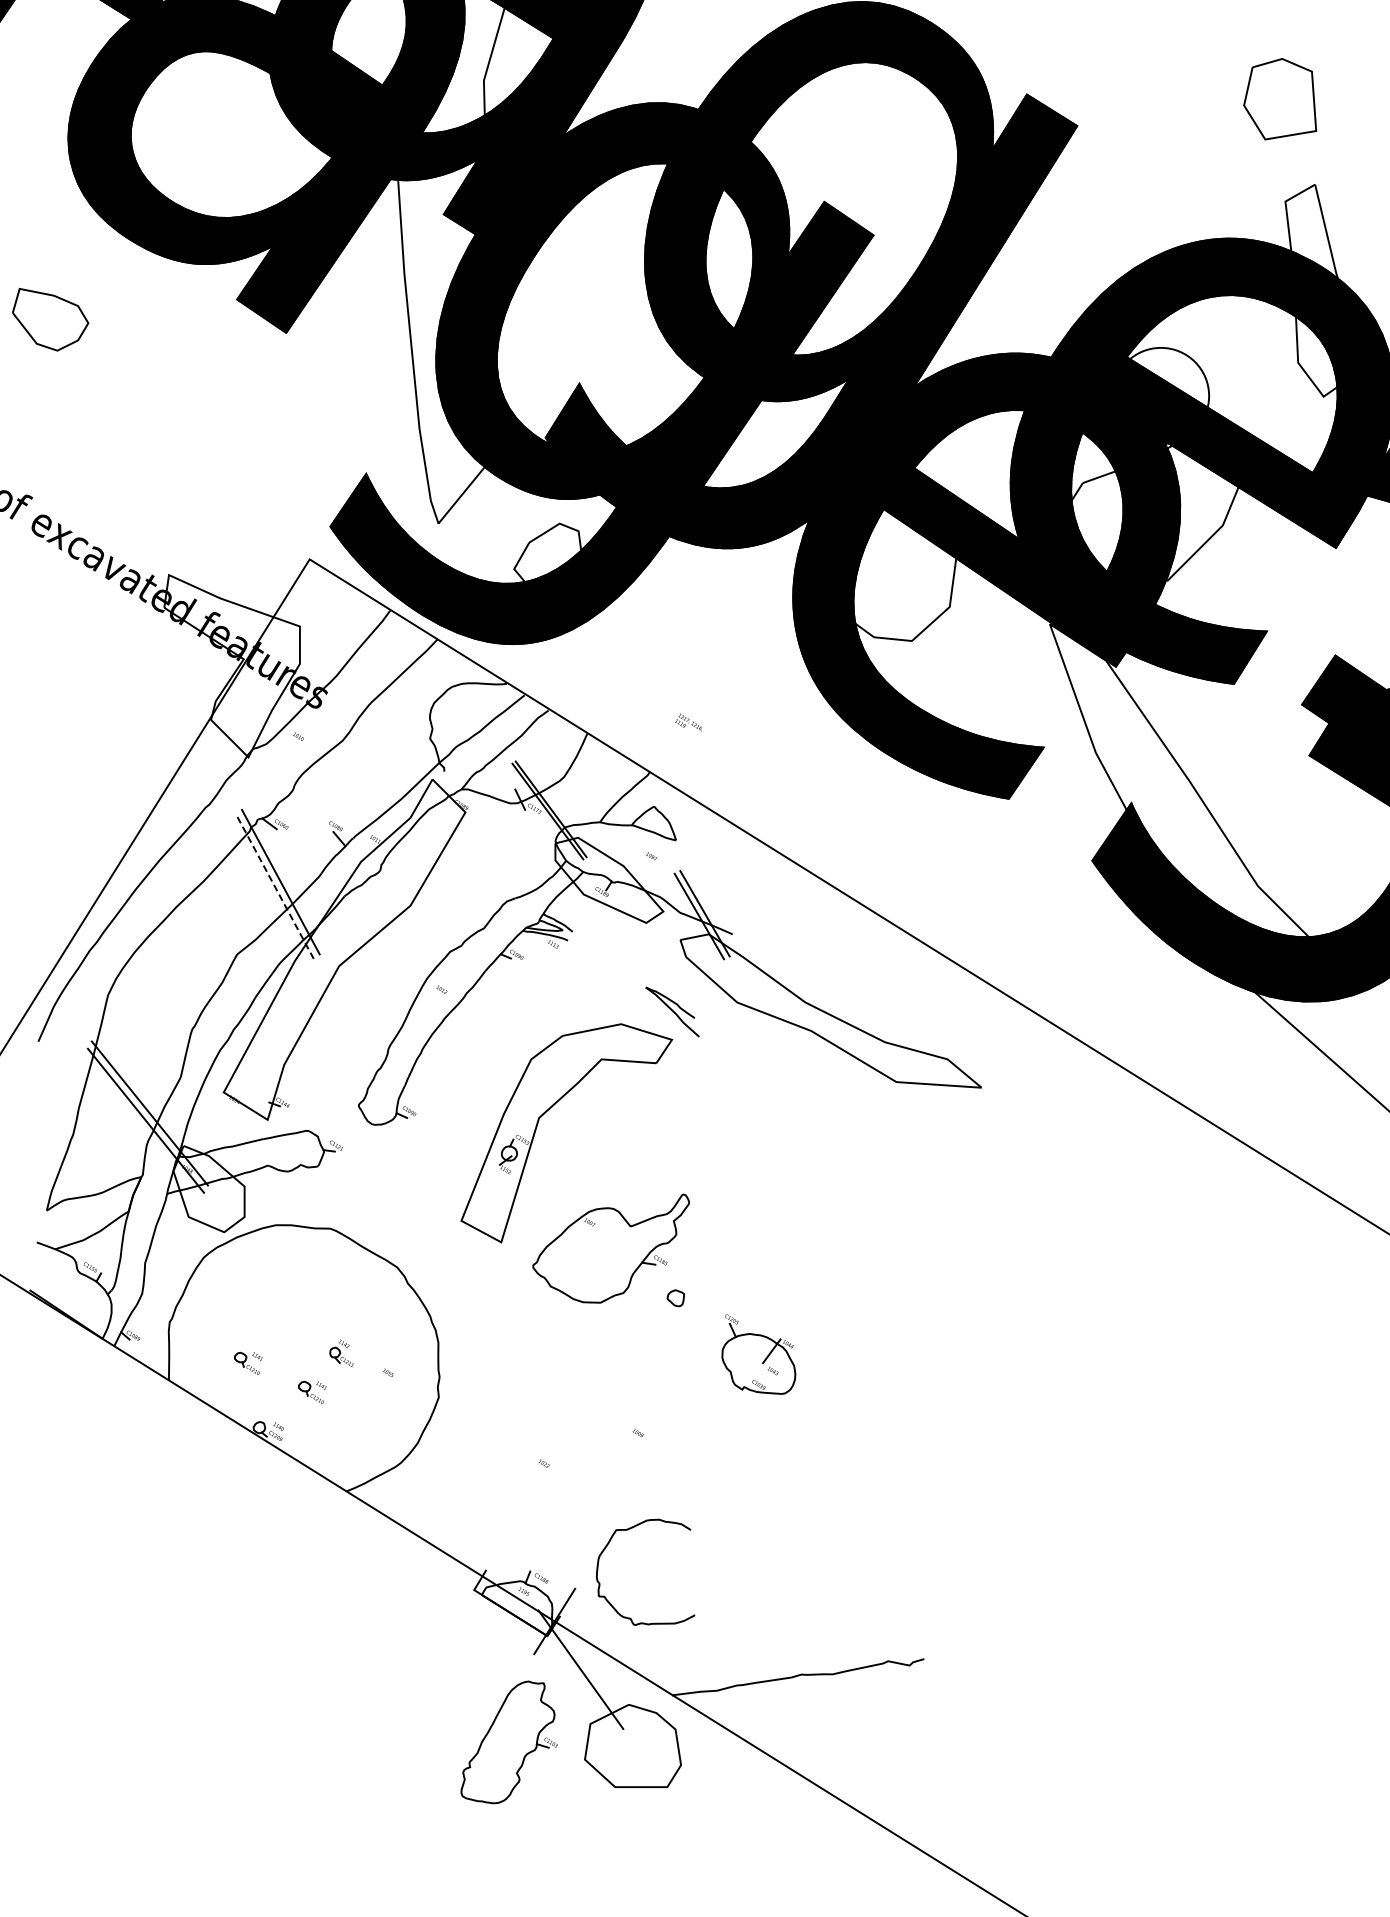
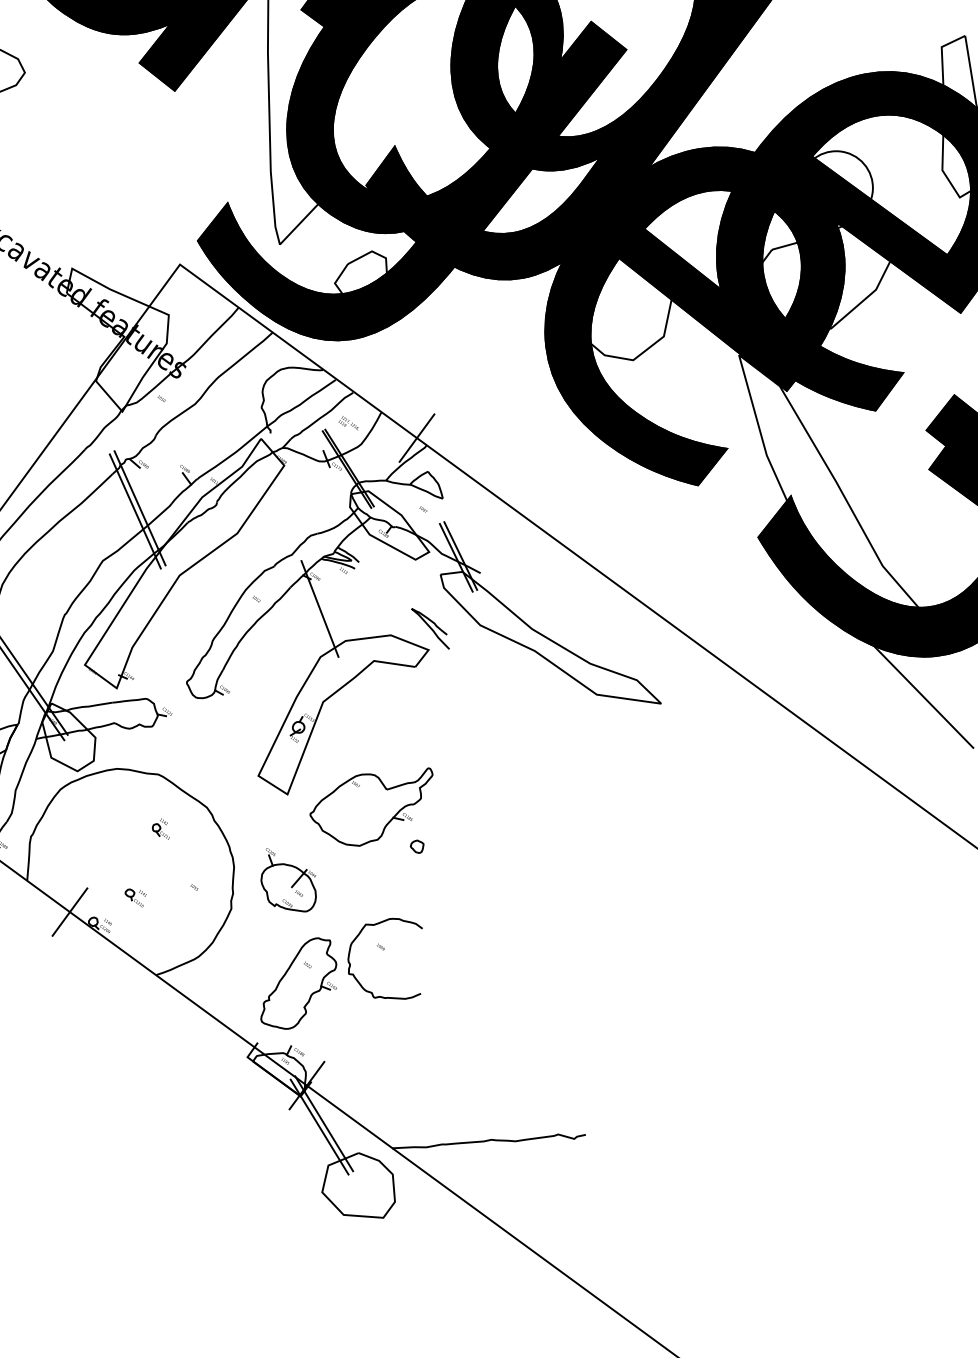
text: (688, 722) -> (348, 423), moved
line: (636, 763) -> (417, 437), added
line: (274, 886) -> (135, 511), dashed -> solid
line: (525, 996) -> (319, 608), added
part: (341, 1353) -> (161, 828), moved
part: (758, 1354) -> (289, 880), moved
part: (248, 1362) -> (88, 871), removed
line: (227, 1416) -> (69, 911), added
curve: (628, 1530) -> (375, 925), moved
line: (574, 1674) -> (319, 1127), added
part: (508, 1742) -> (299, 983), moved

